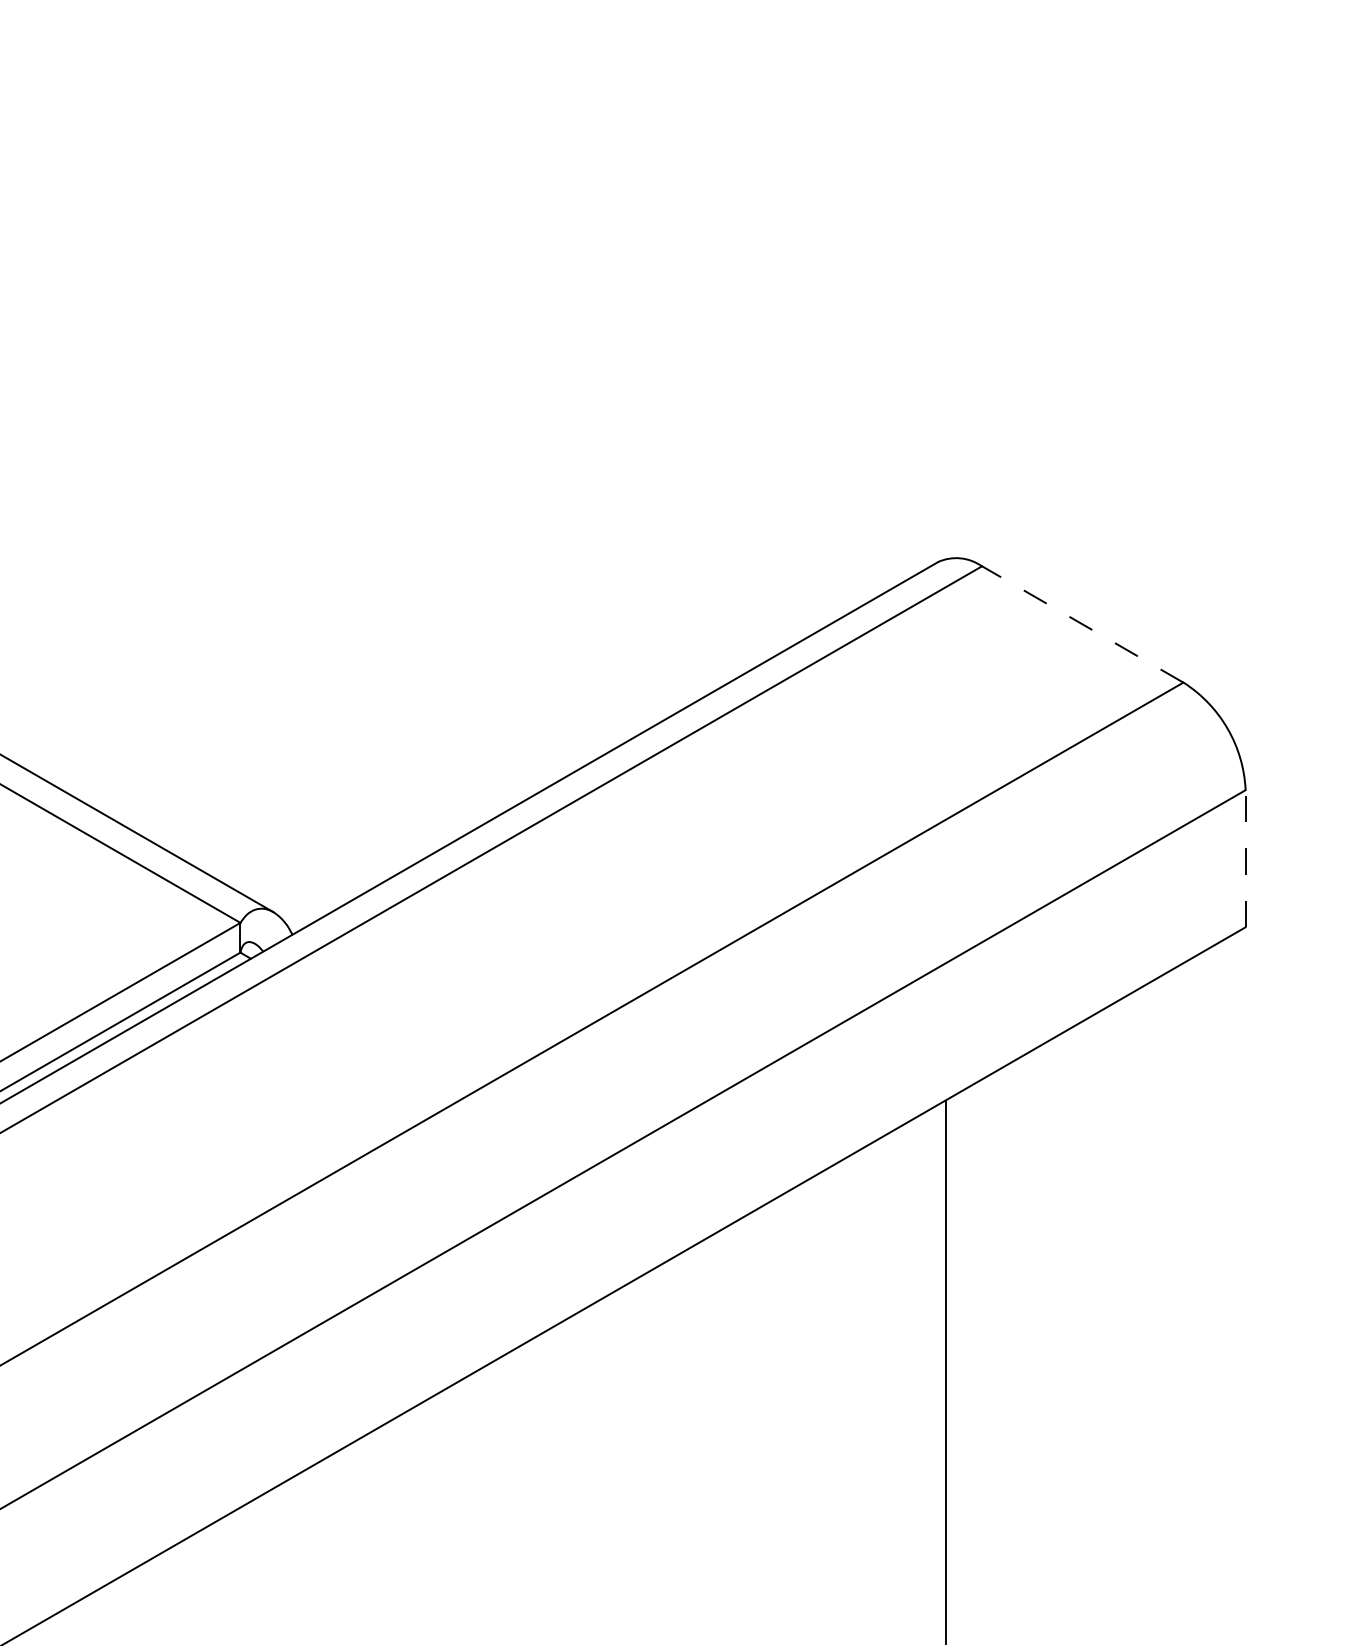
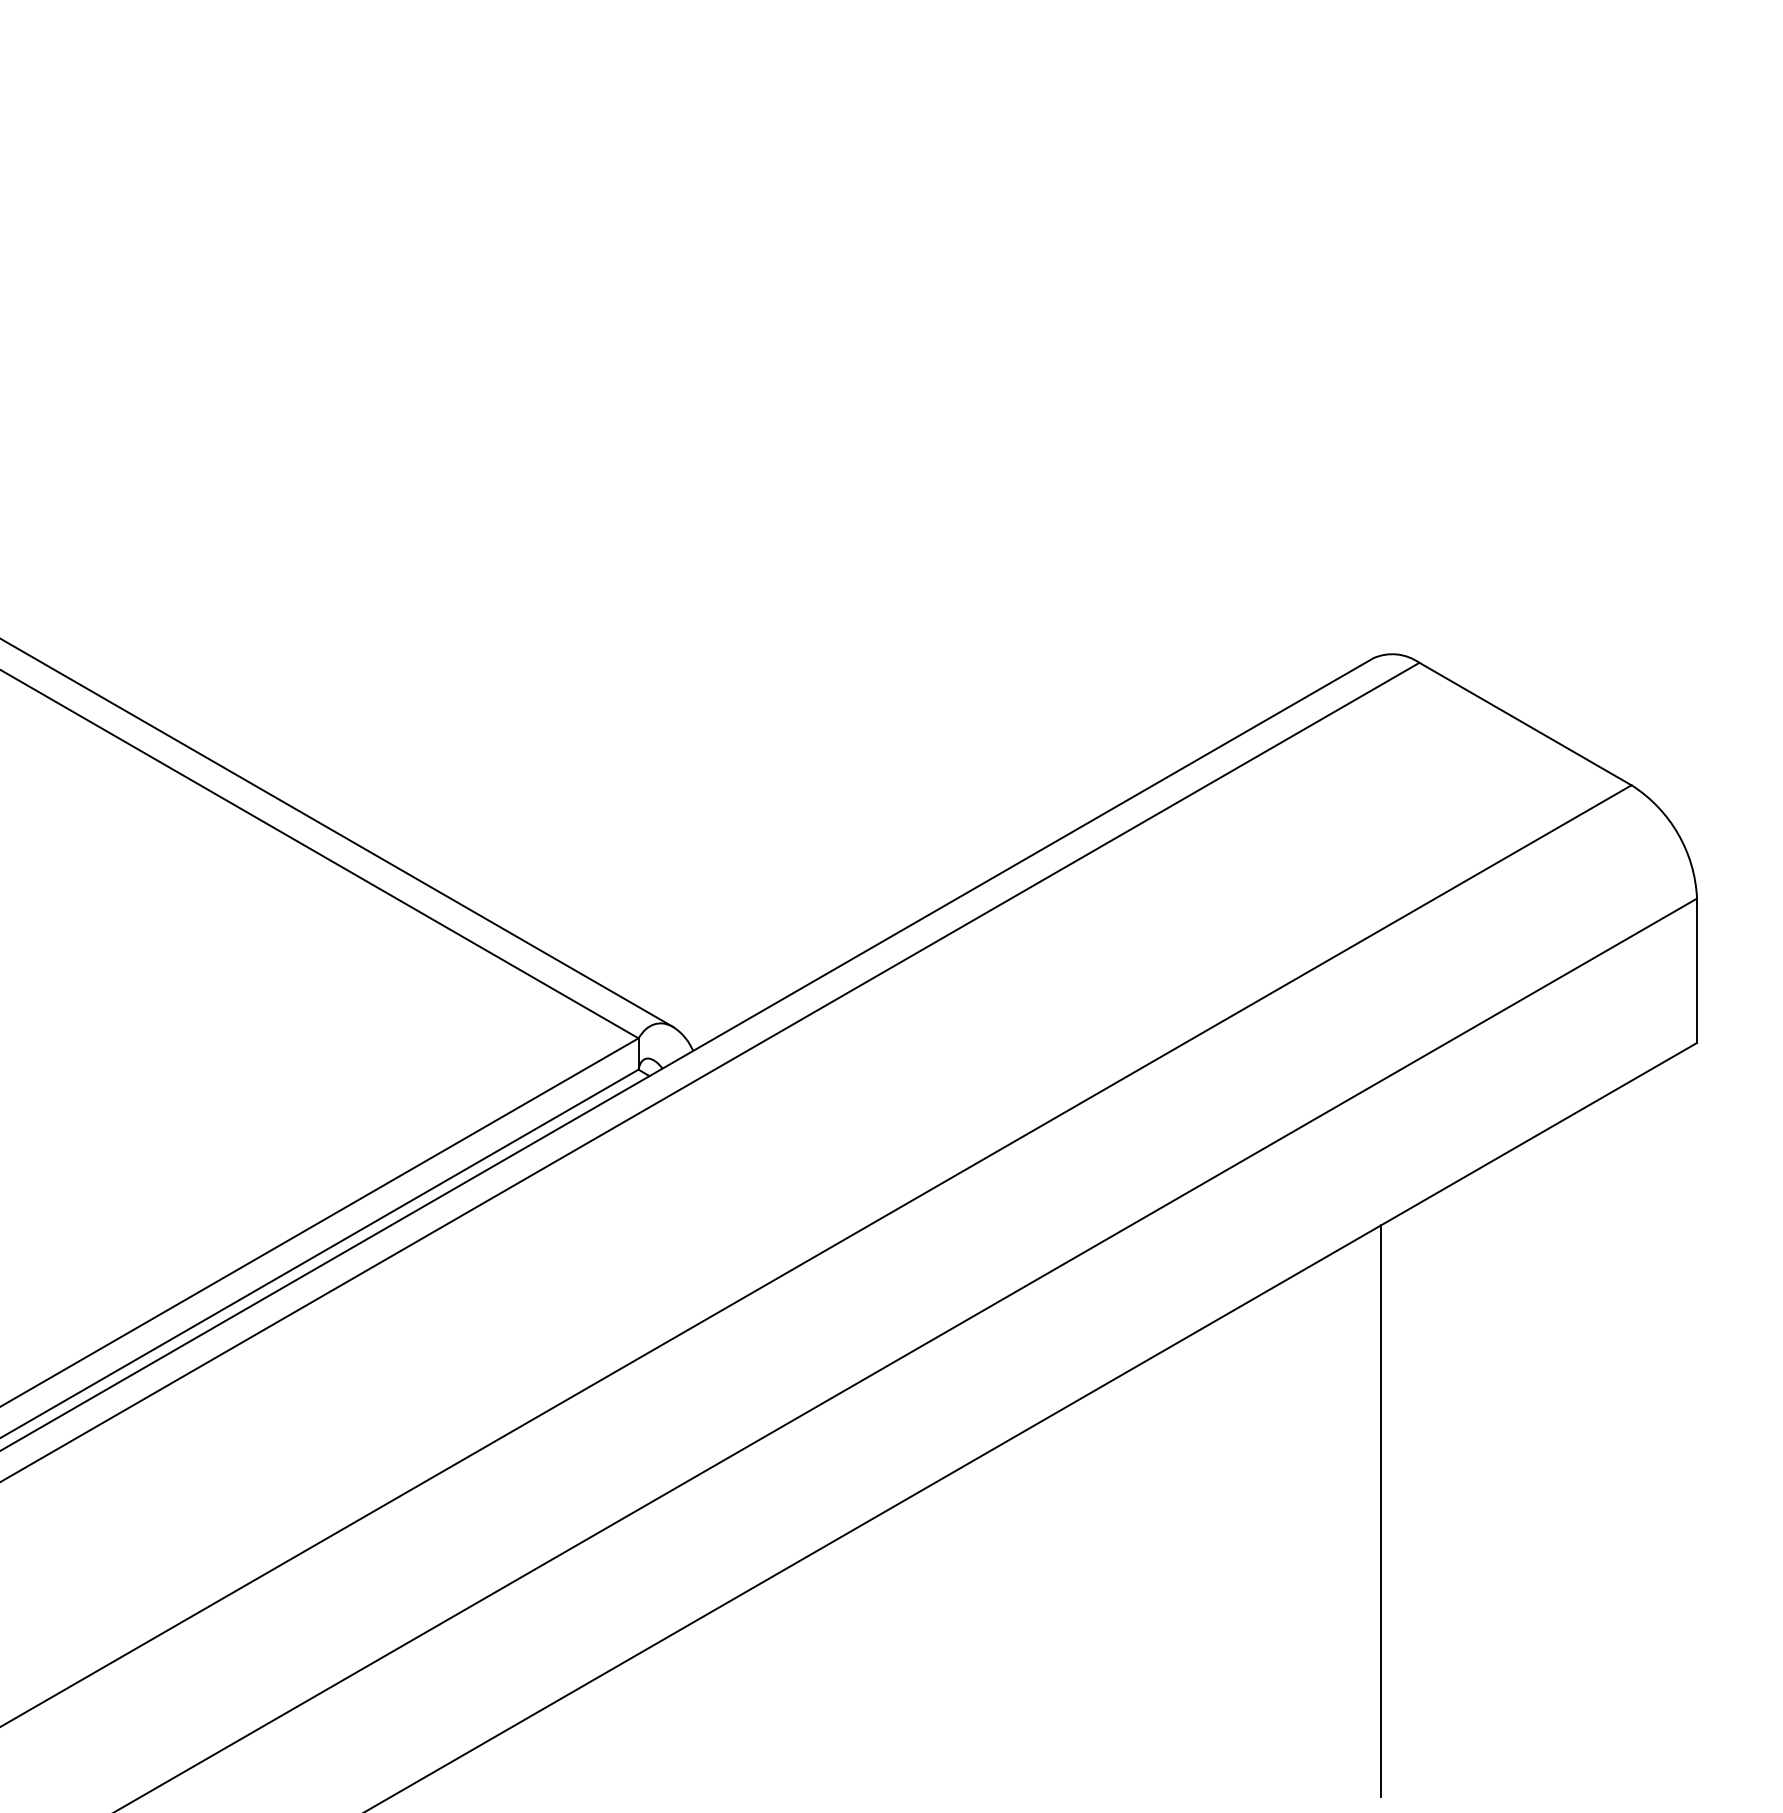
line: (1082, 623) -> (1525, 723), dashed -> solid
line: (1245, 858) -> (1696, 970), dashed -> solid

